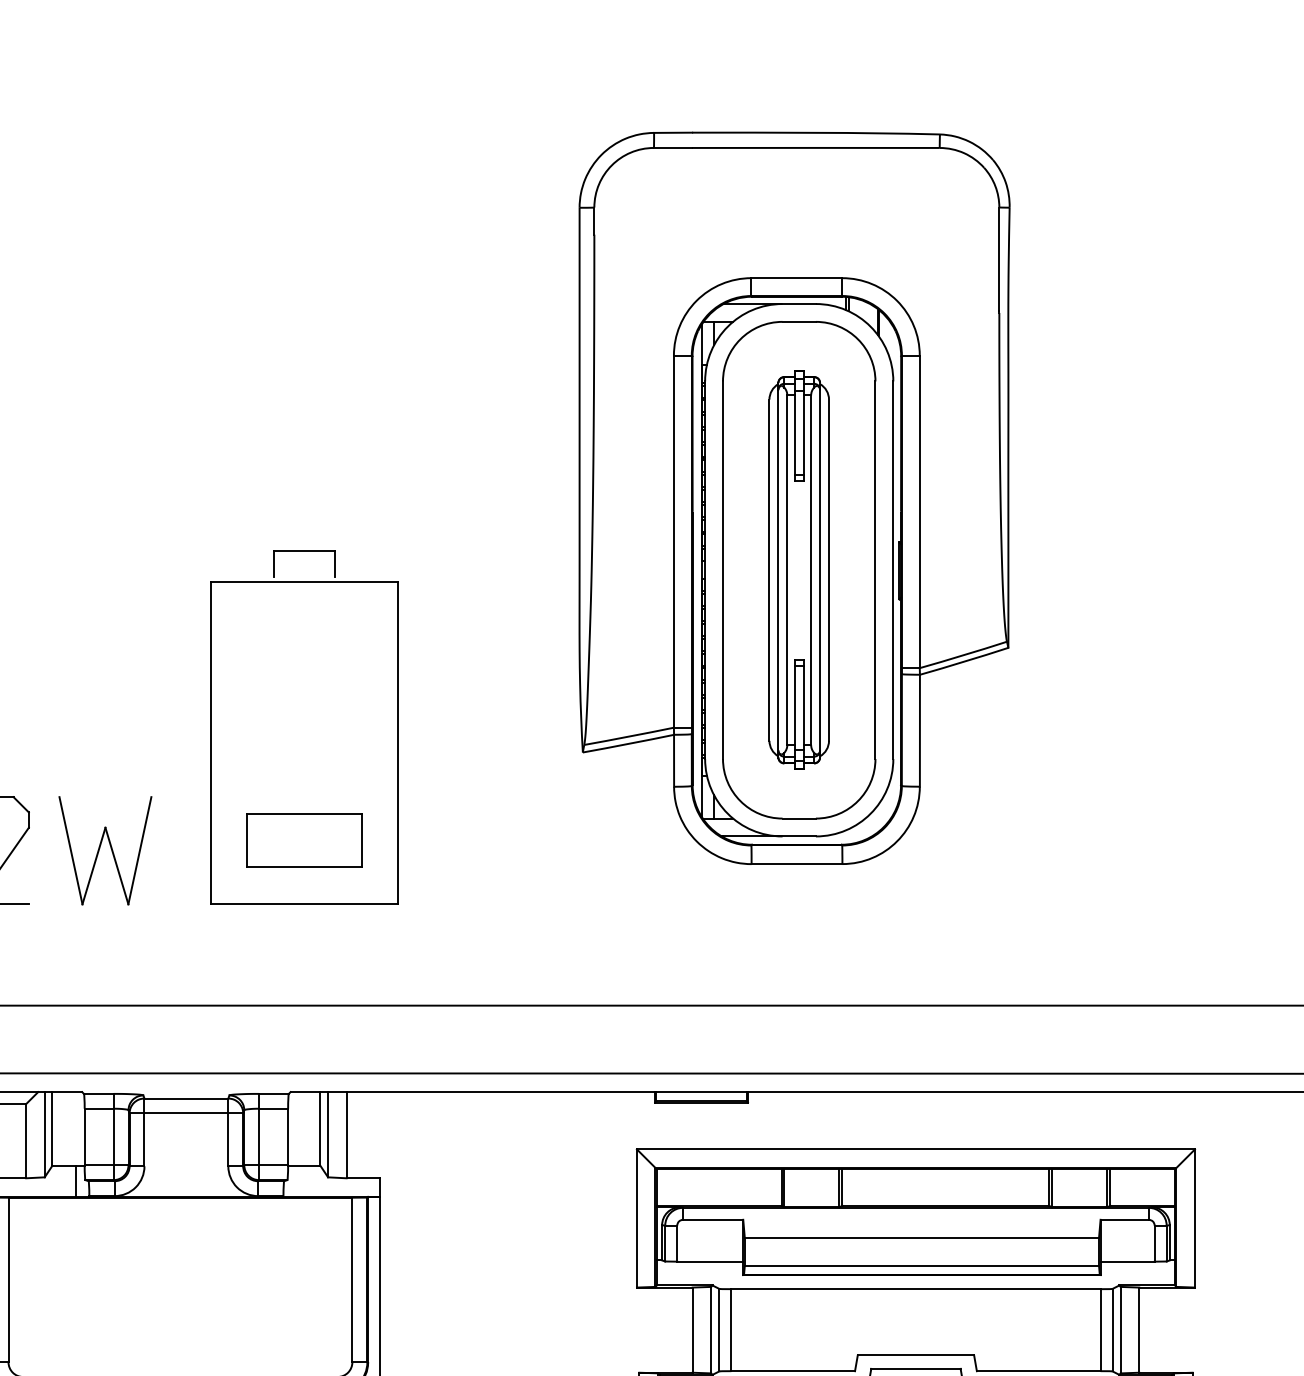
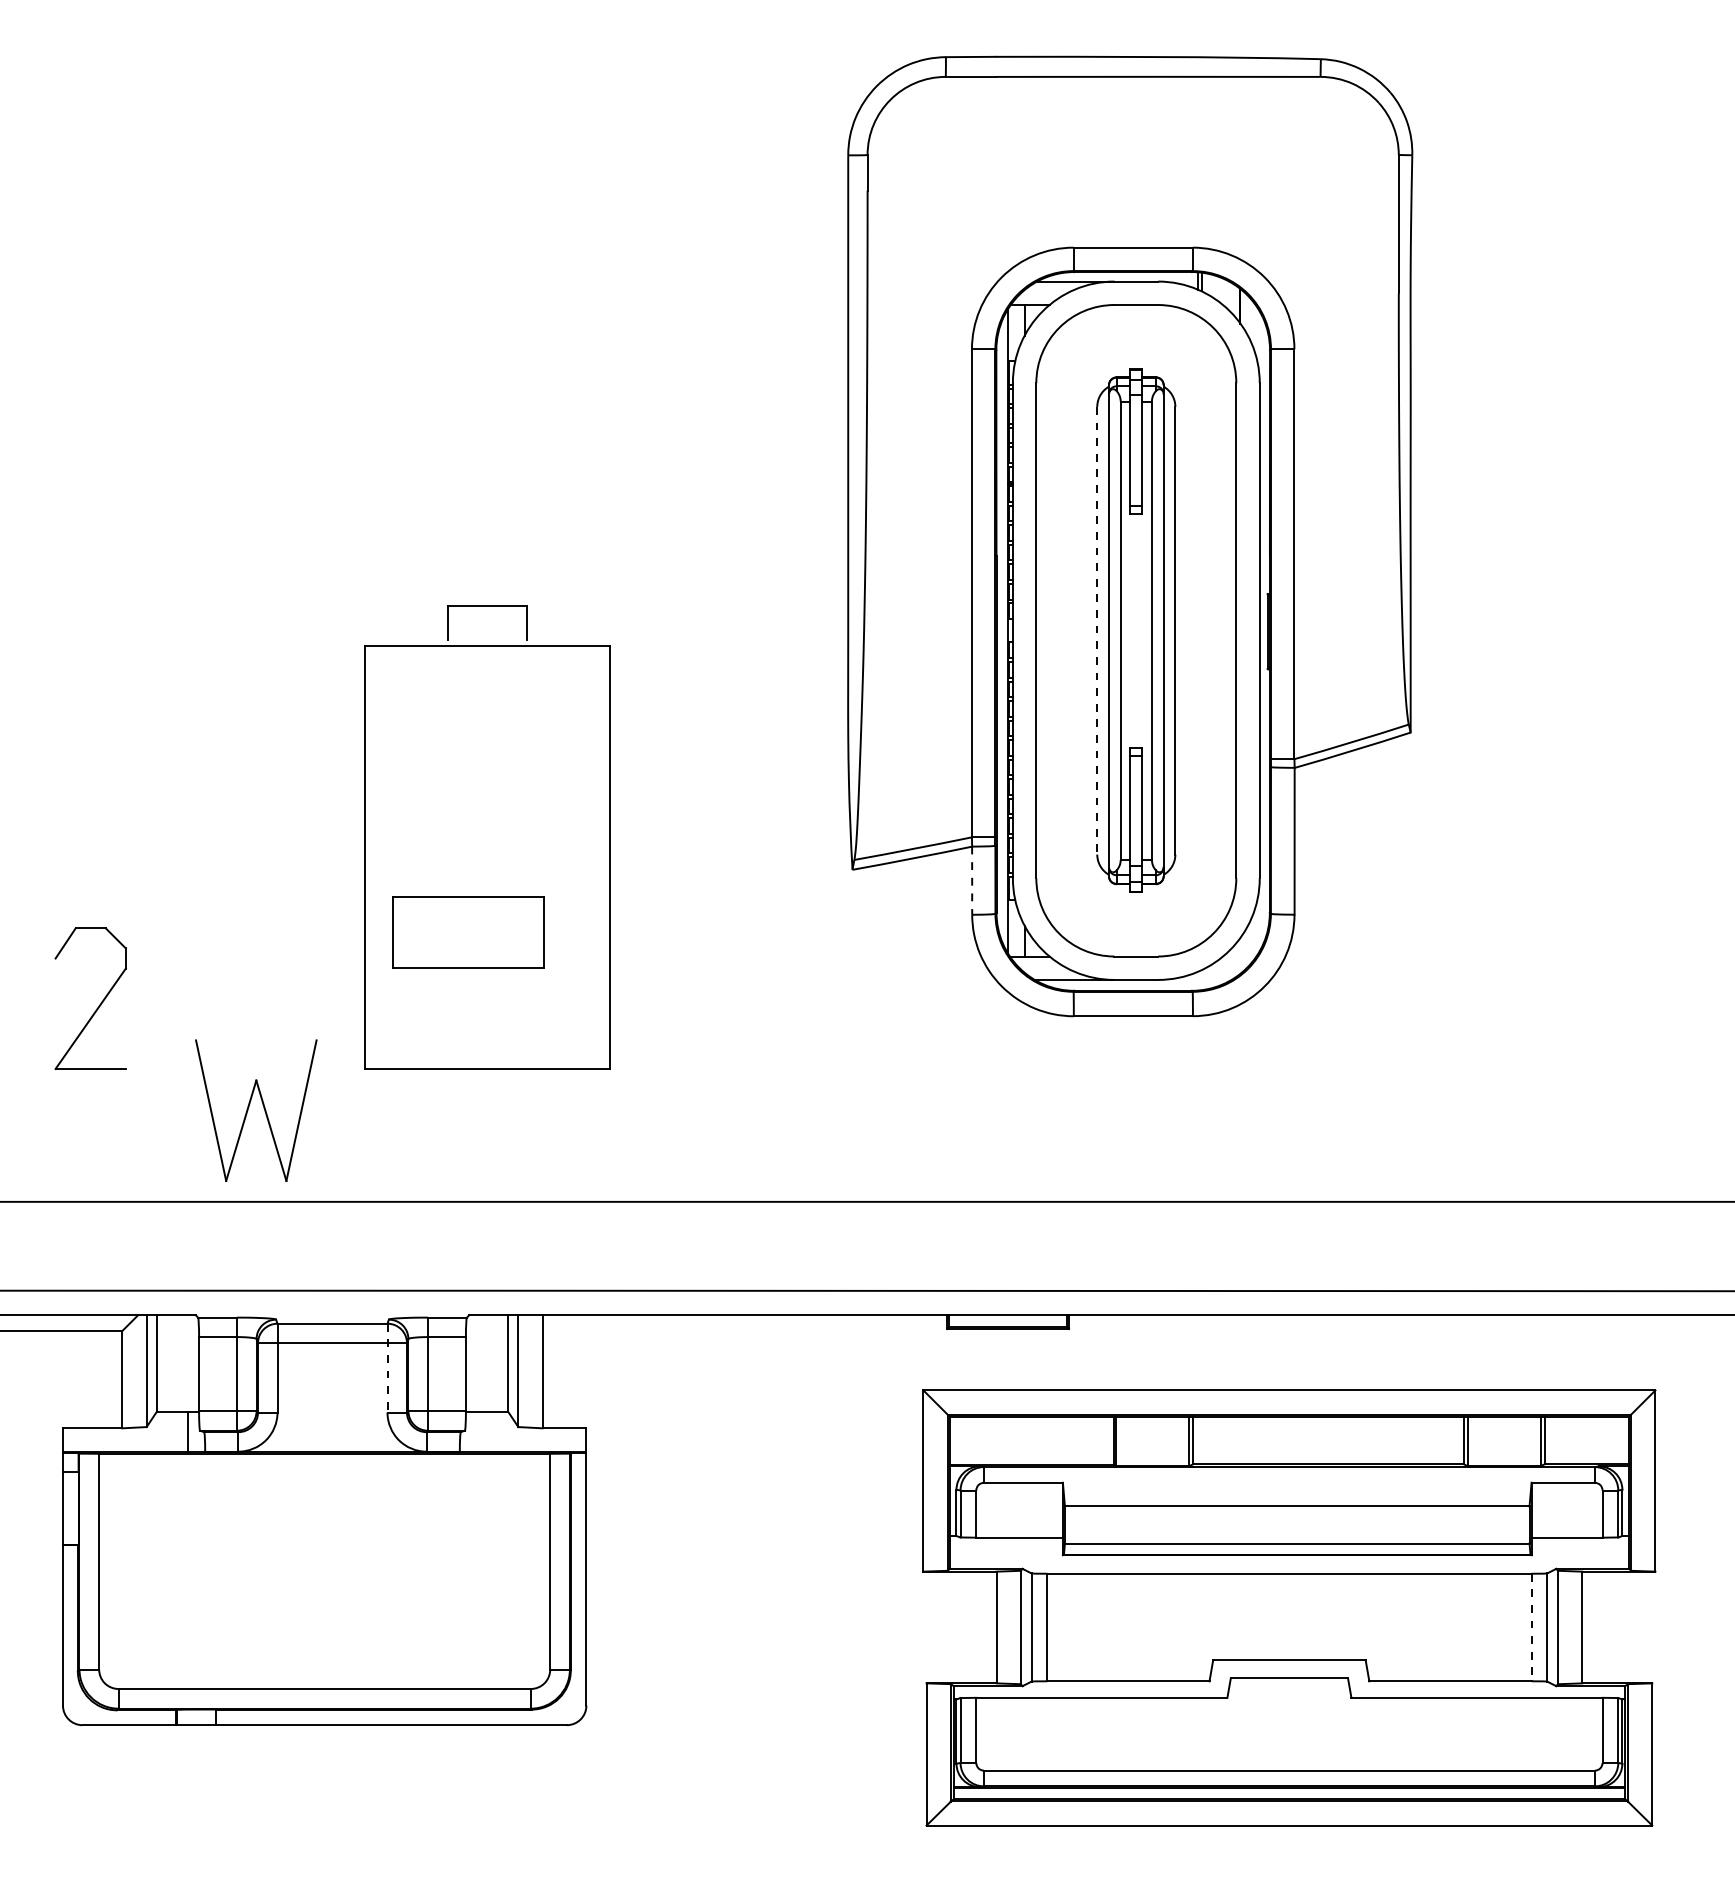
line: (769, 570) -> (1097, 630), solid -> dashed
line: (674, 761) -> (972, 881), solid -> dashed
part: (304, 840) -> (468, 932), moved
part: (110, 849) -> (263, 1108), moved
line: (228, 1132) -> (387, 1368), solid -> dashed
line: (1100, 1330) -> (1531, 1627), solid -> dashed

